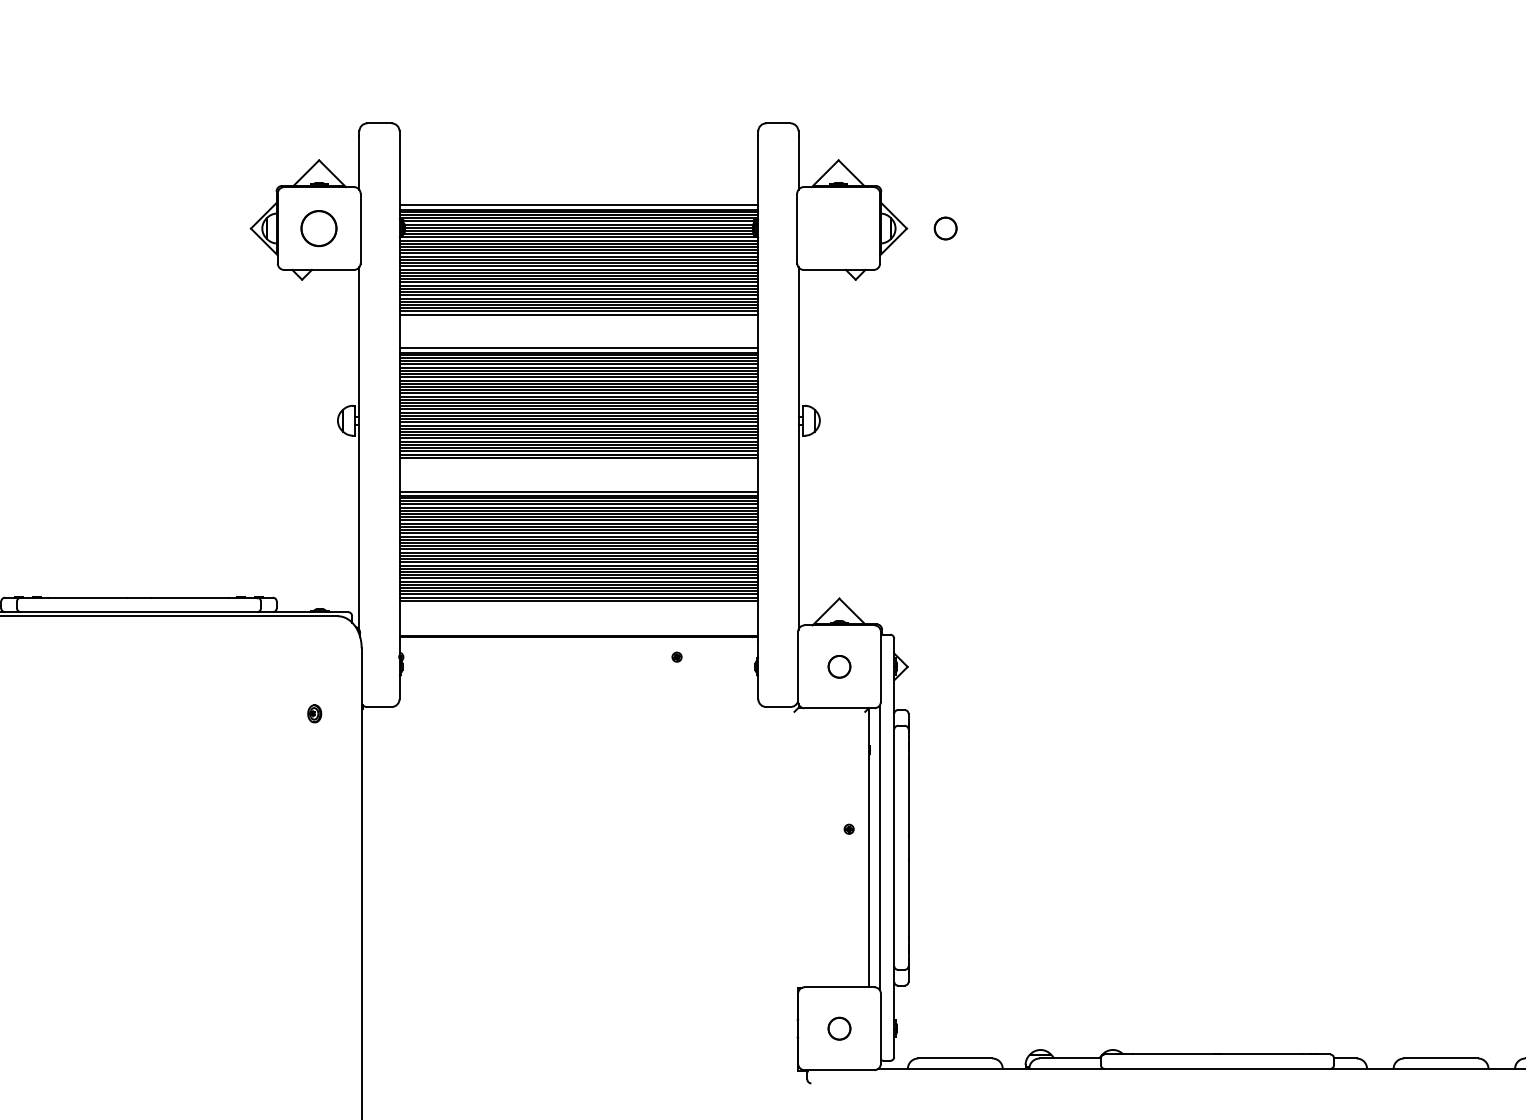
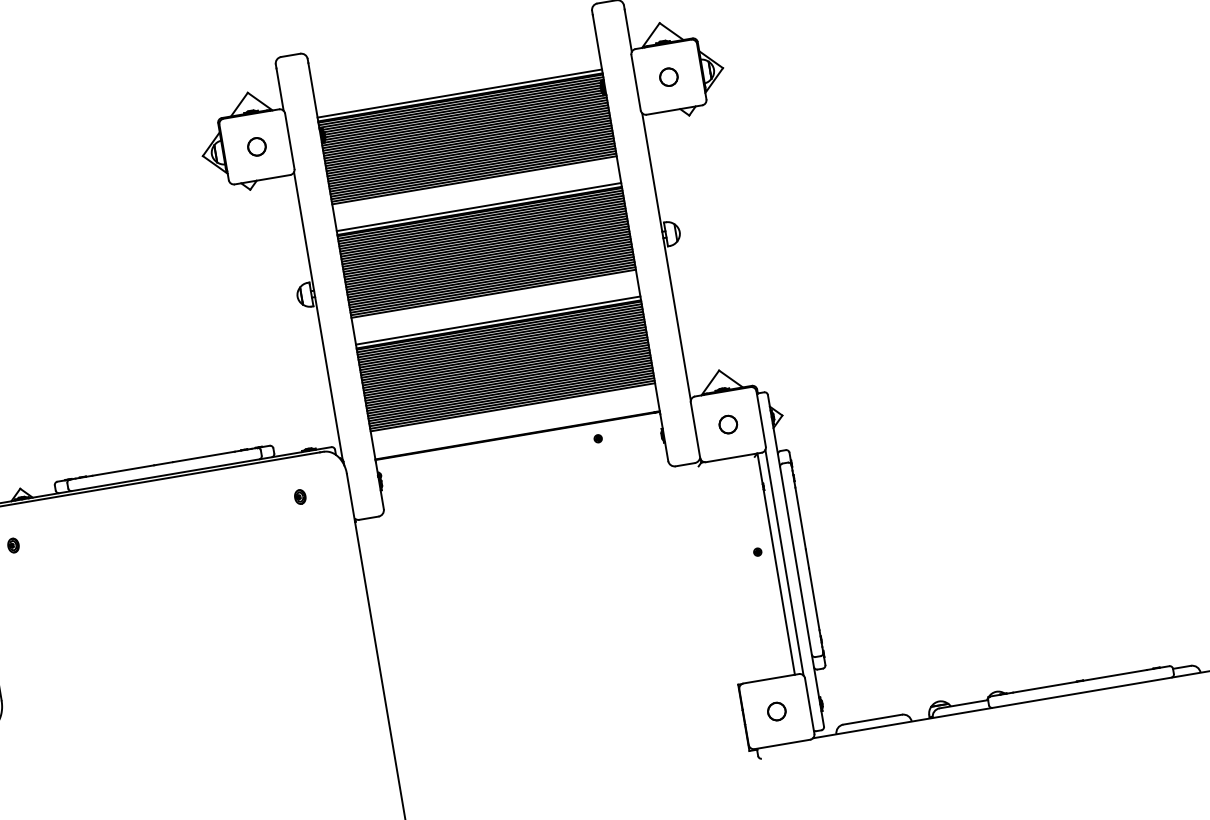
circle: (319, 228) -> (257, 146), size x0.62
part: (945, 228) -> (668, 77), moved
part: (314, 713) -> (300, 496), moved

